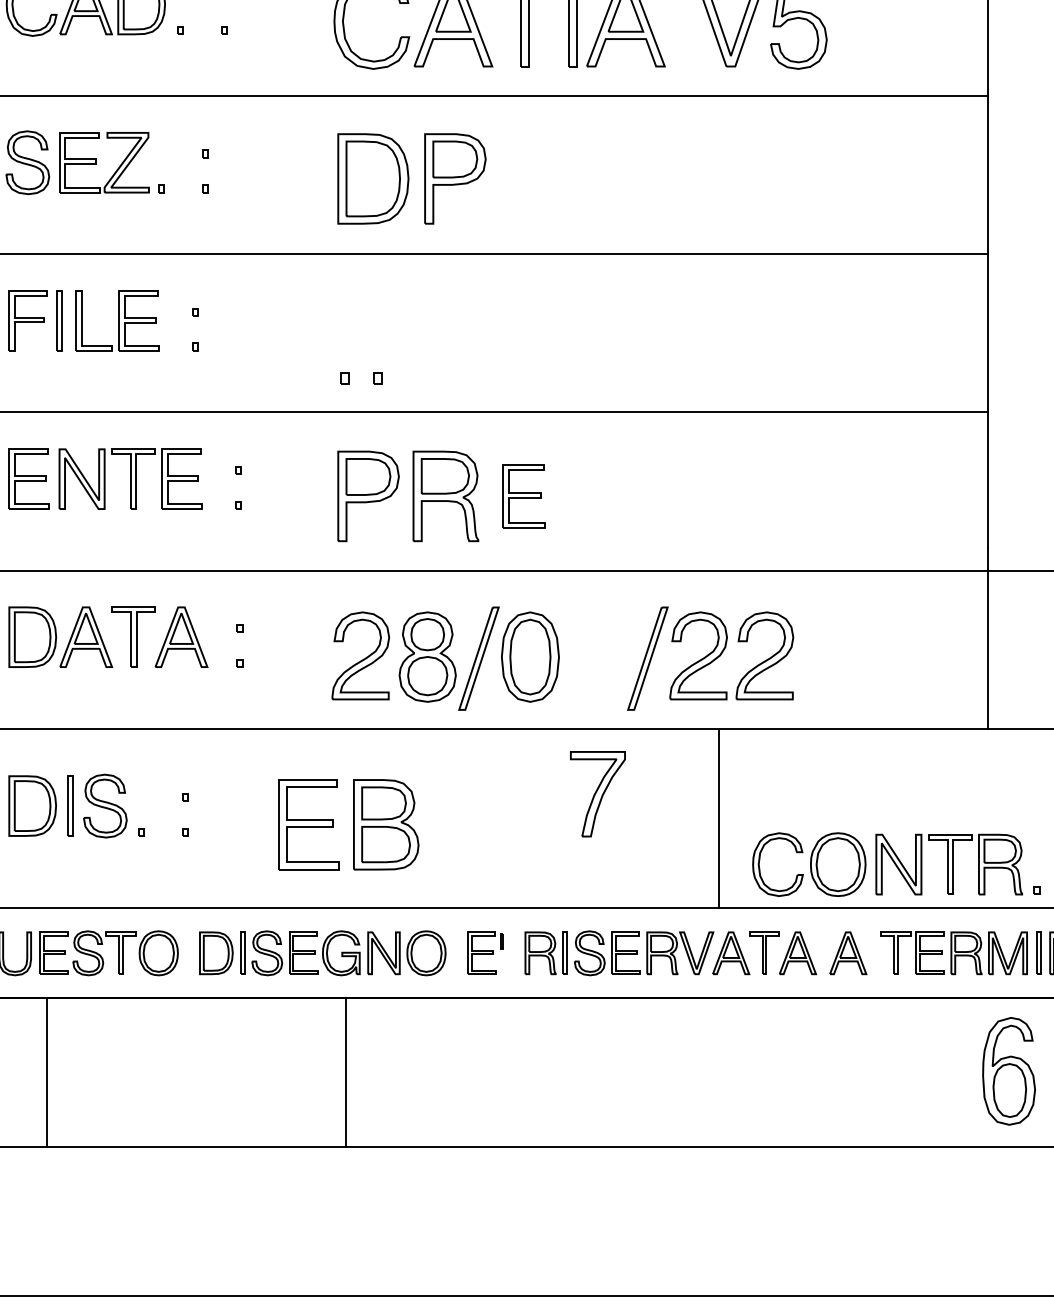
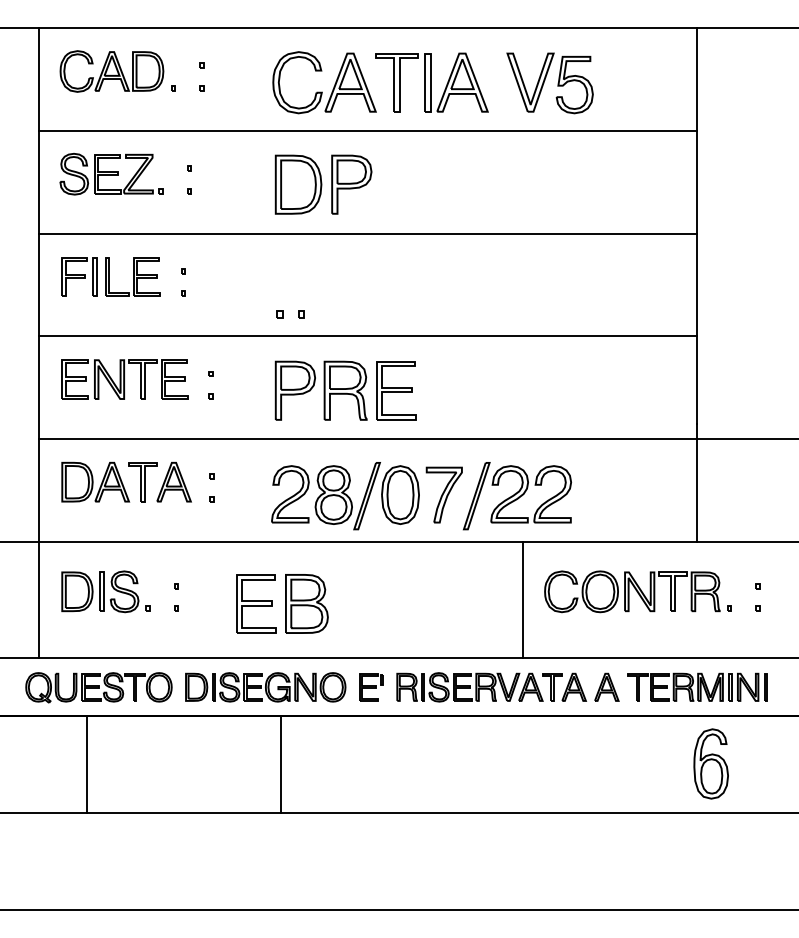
part: (524, 495) -> (396, 390), size x1.43
part: (596, 793) -> (443, 494), moved
part: (895, 864) -> (637, 591), moved

